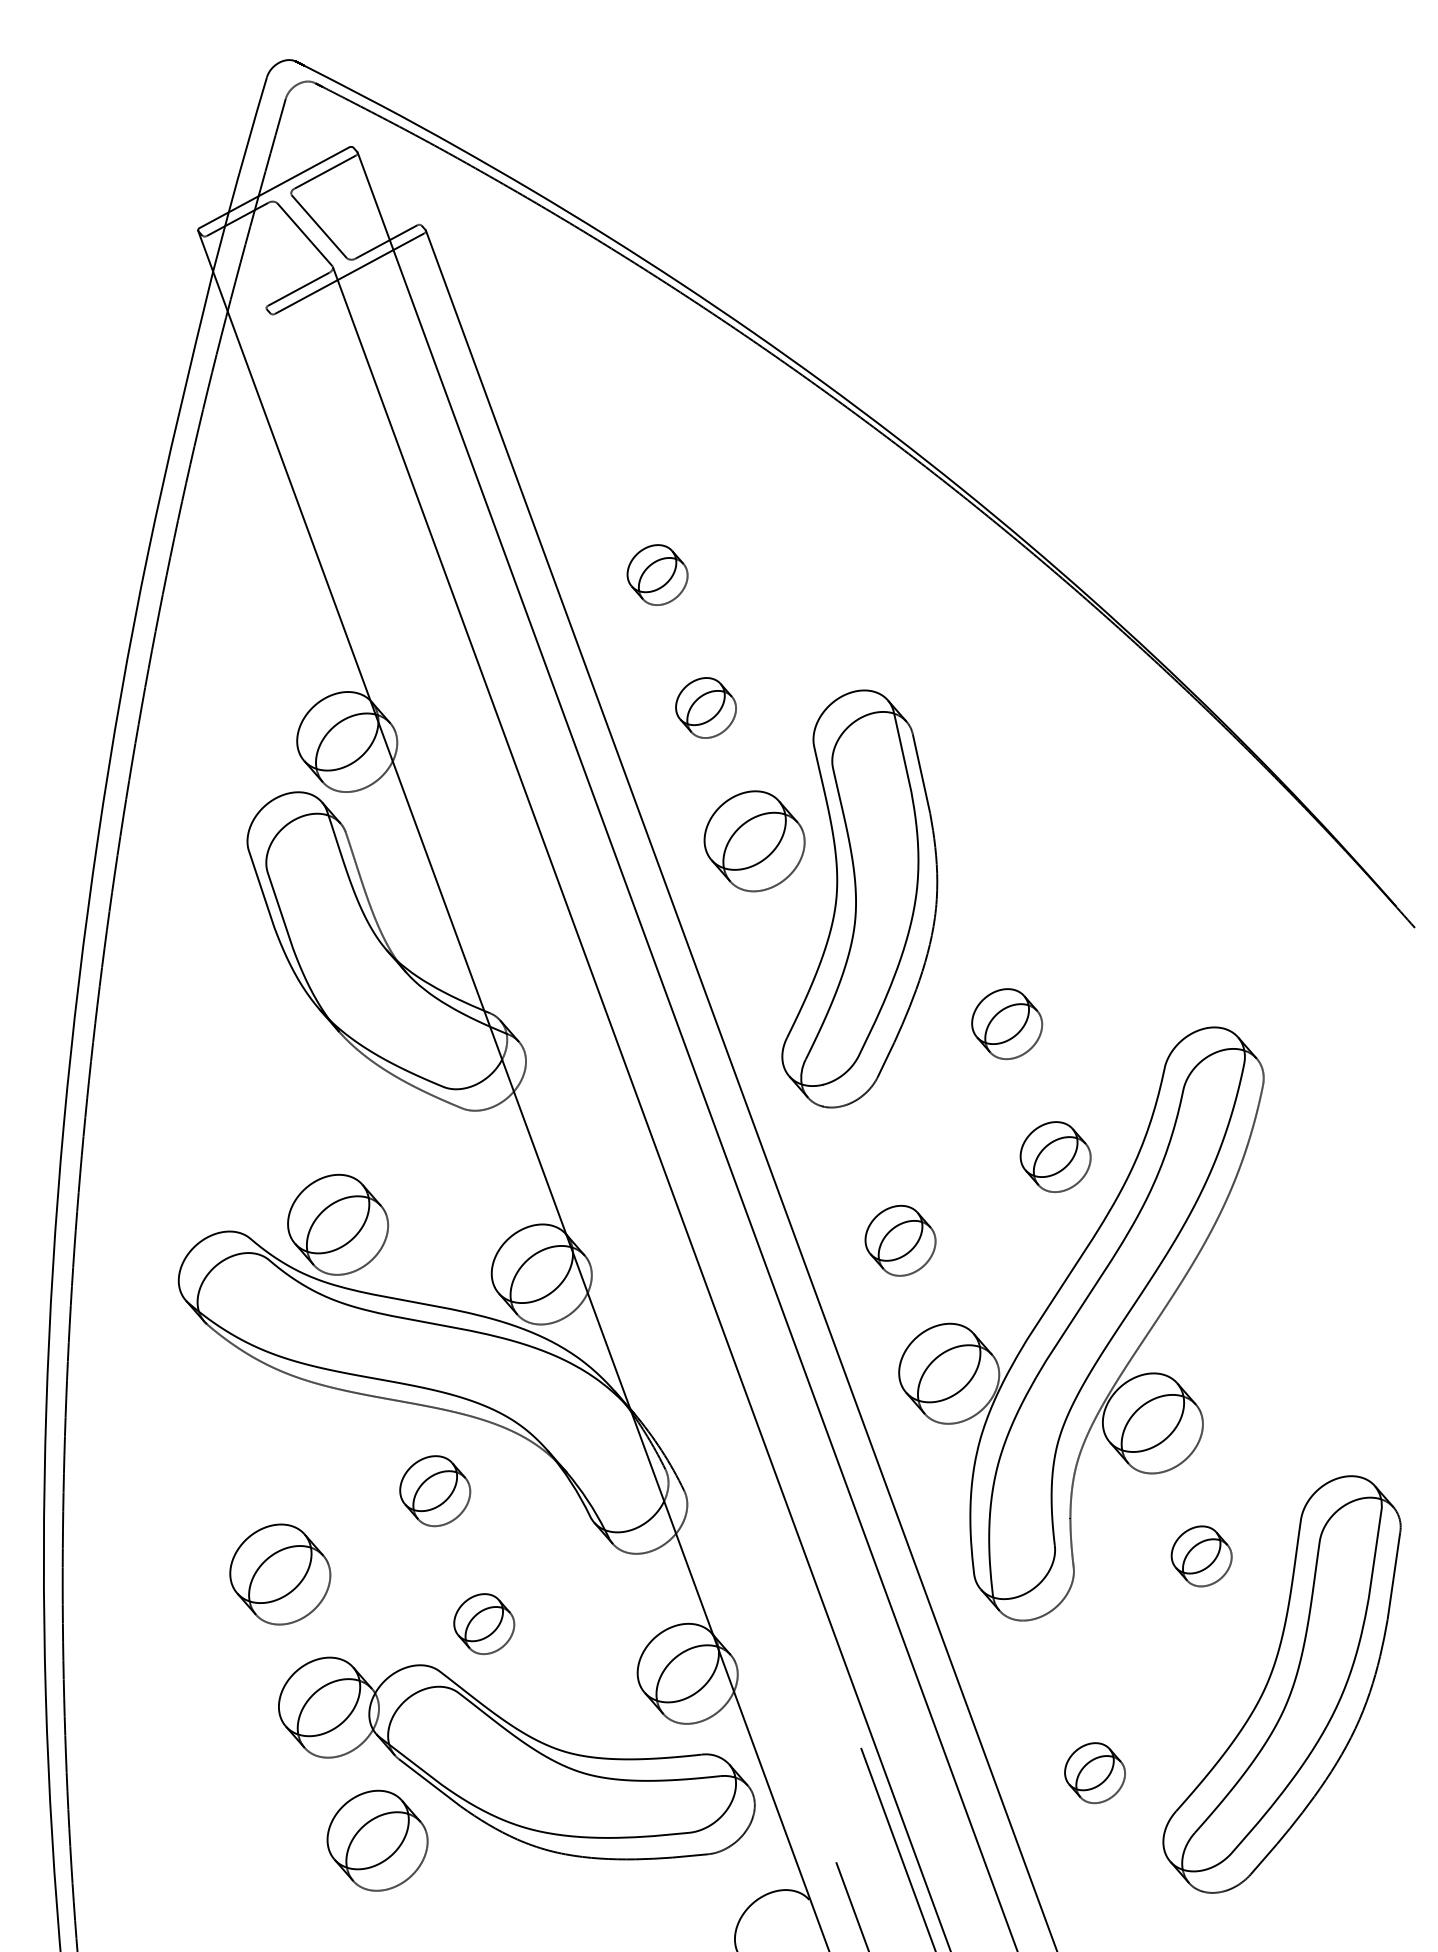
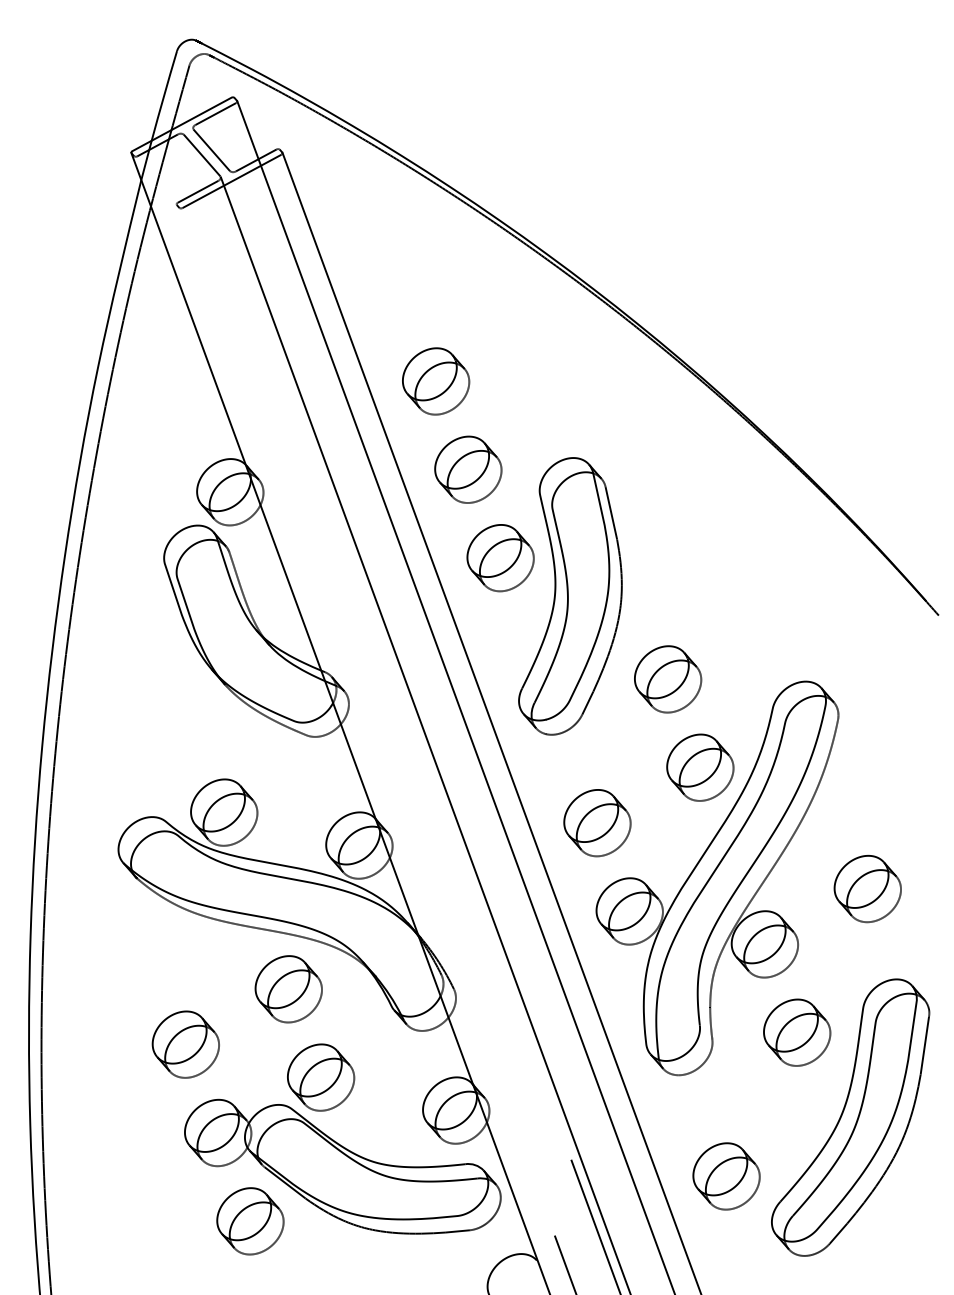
part: (657, 575) -> (436, 381), size x1.67
part: (706, 707) -> (468, 469), size x1.67
part: (1007, 1024) -> (668, 679), size x1.43
part: (1055, 1156) -> (700, 767), size x1.43
part: (900, 1241) -> (597, 823), size x1.43
part: (1307, 1339) -> (867, 888), added
part: (434, 1491) -> (288, 989), size x1.43
part: (1201, 1556) -> (797, 1032), size x1.67
part: (484, 1624) -> (321, 1077), size x1.67
part: (1094, 1773) -> (726, 1176), size x1.67

